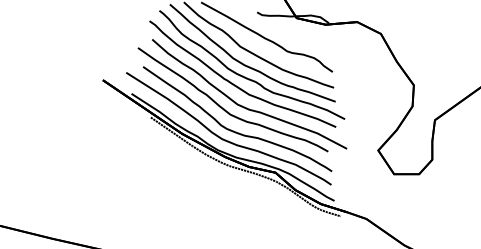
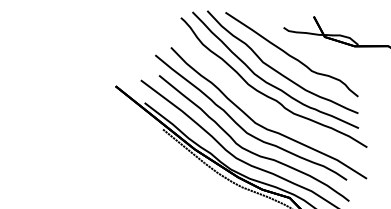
curve: (235, 84) -> (254, 101), removed

